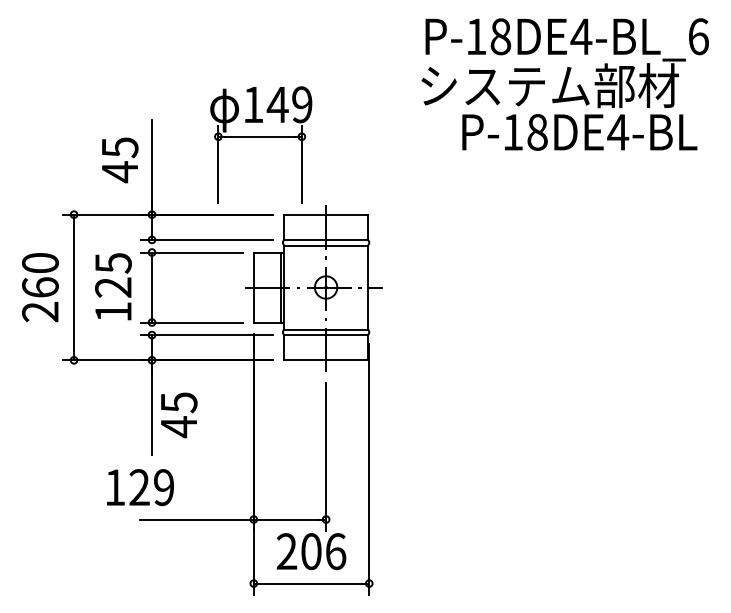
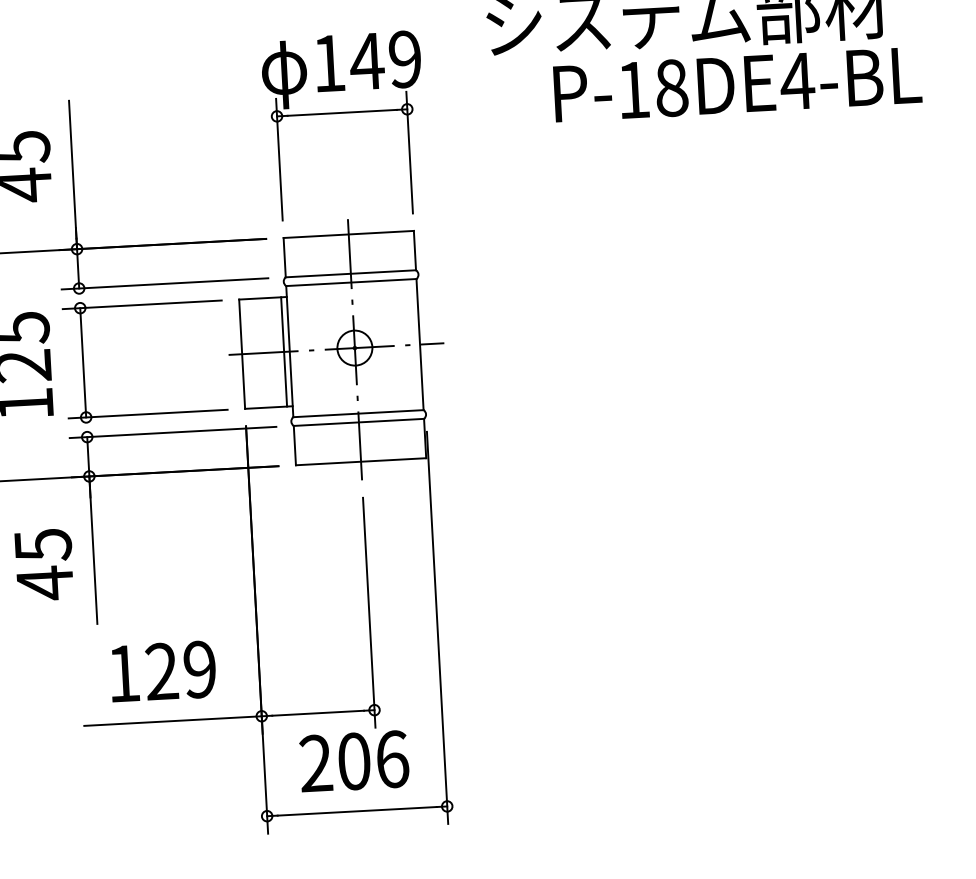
part: (261, 137) -> (344, 113), moved
text: (179, 415) -> (44, 565), moved
text: (140, 487) -> (163, 671), moved

